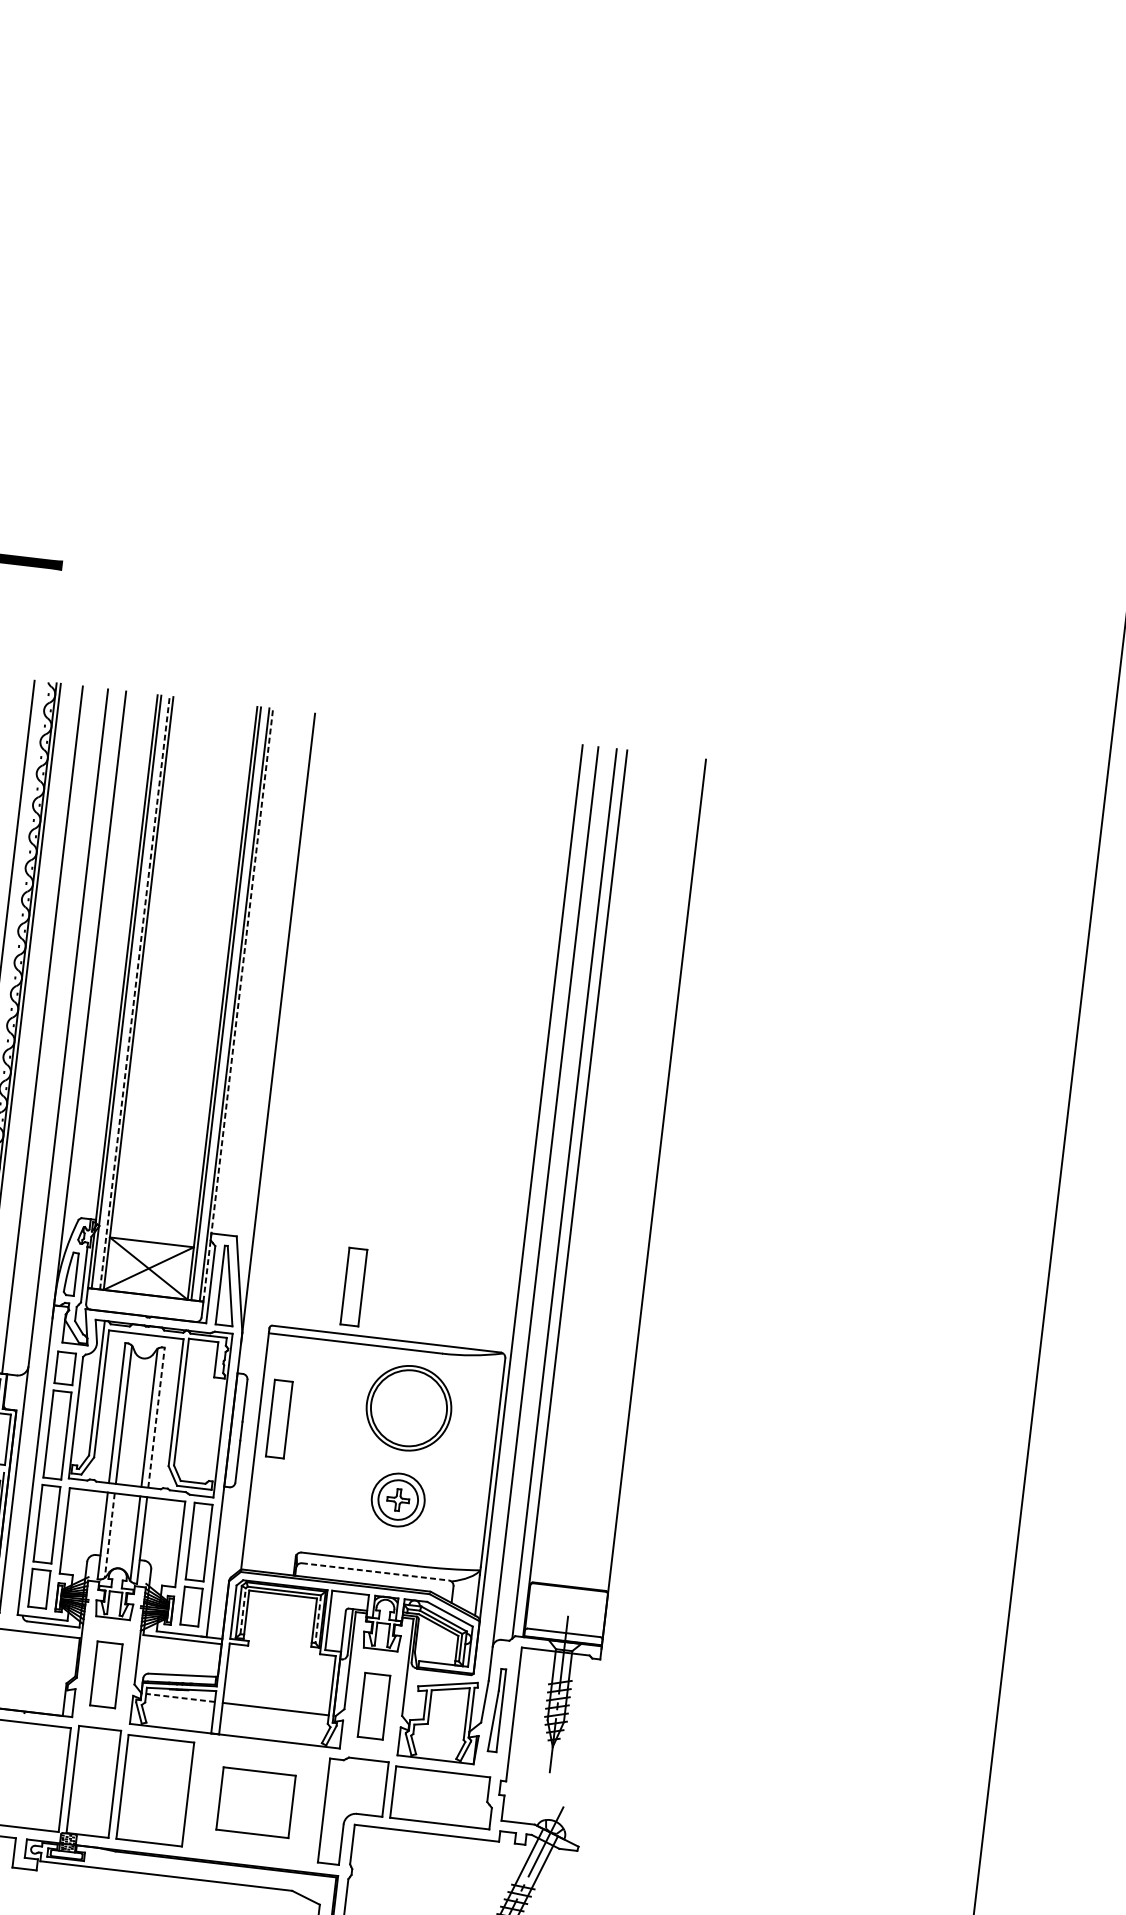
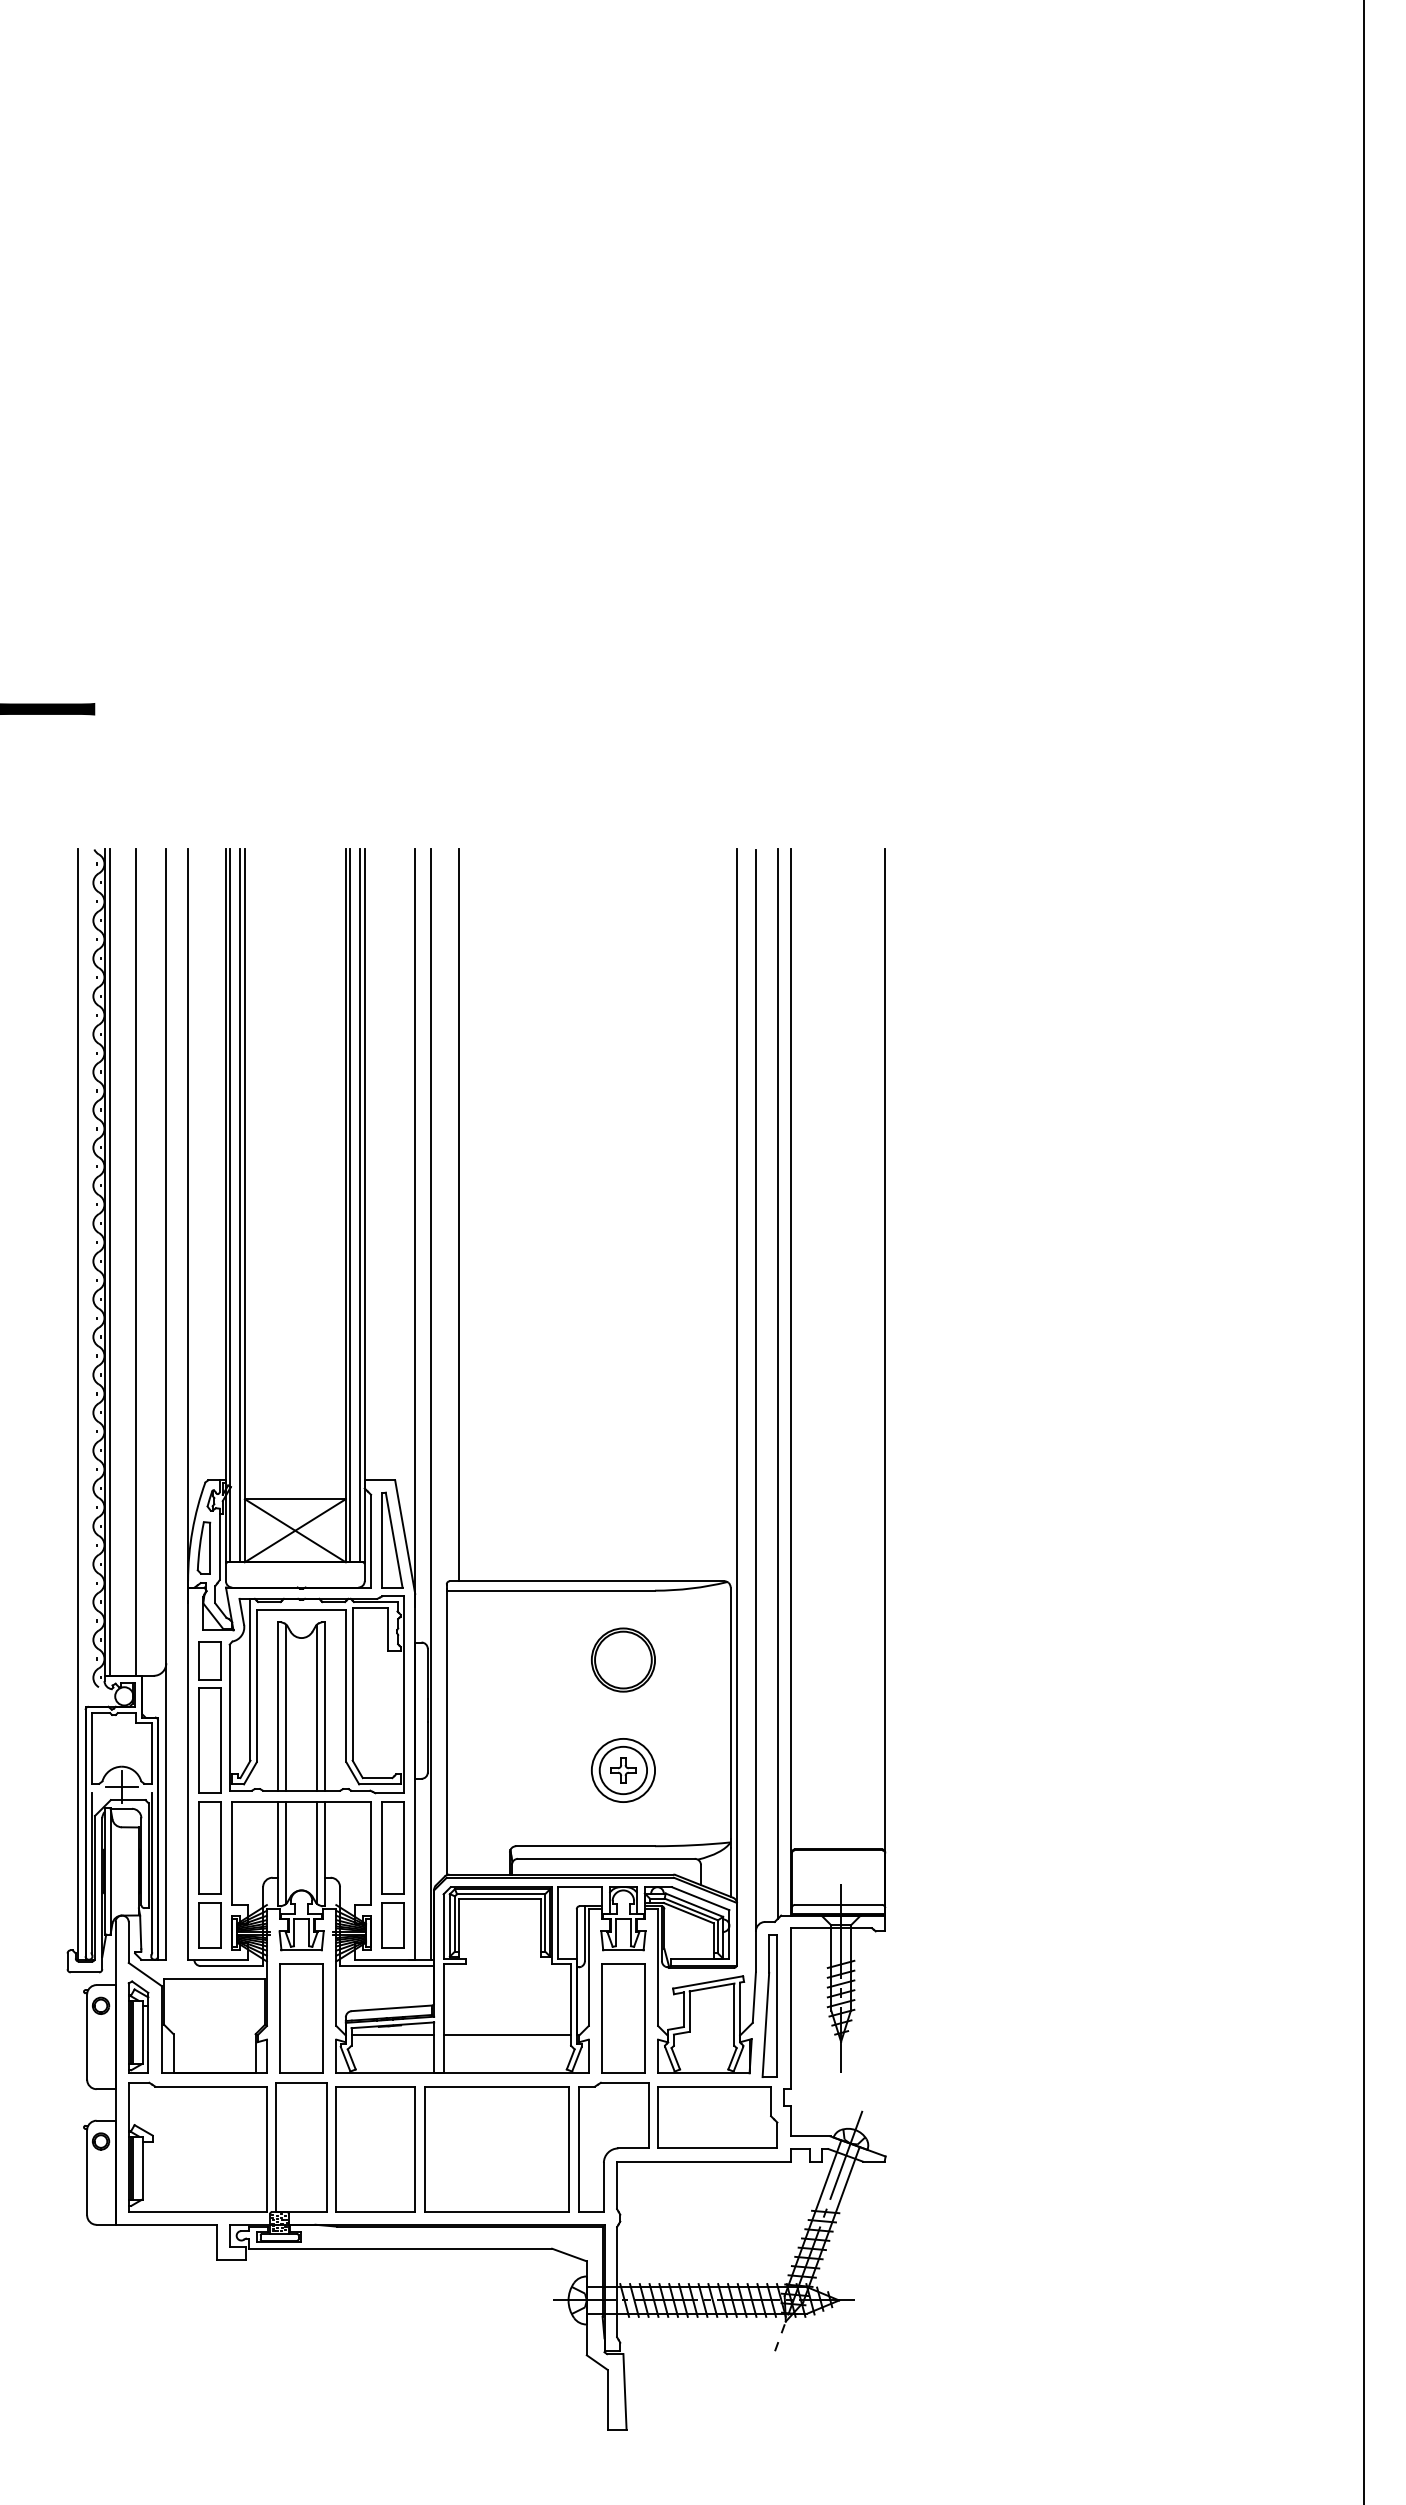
line: (134, 992) -> (240, 1205), dashed -> solid
line: (238, 1004) -> (364, 1205), dashed -> solid
line: (316, 1022) -> (459, 1215), added
line: (274, 1176) -> (431, 1404), added
part: (353, 1286) -> (540, 1523), removed
part: (409, 1407) -> (623, 1659), size x0.62
line: (156, 1416) -> (325, 1705), dashed -> solid
part: (278, 1418) -> (470, 1690), removed
line: (110, 1535) -> (286, 1852), dashed -> solid
line: (375, 1571) -> (606, 1858), dashed -> solid
line: (242, 1610) -> (454, 1923), dashed -> solid
line: (318, 1618) -> (545, 1922), dashed -> solid
part: (106, 1674) -> (301, 2018), size x1.43
line: (180, 1697) -> (392, 2035), dashed -> solid
part: (374, 1706) -> (623, 2018), size x1.43
part: (496, 1709) -> (769, 2005), size x1.43
part: (255, 1802) -> (496, 2149), size x1.67

